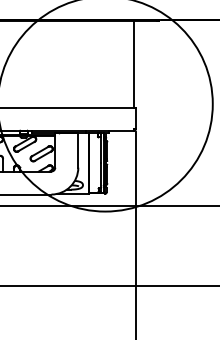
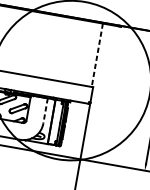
line: (133, 64) -> (97, 55), solid -> dashed
line: (78, 150) -> (45, 111), solid -> dashed

